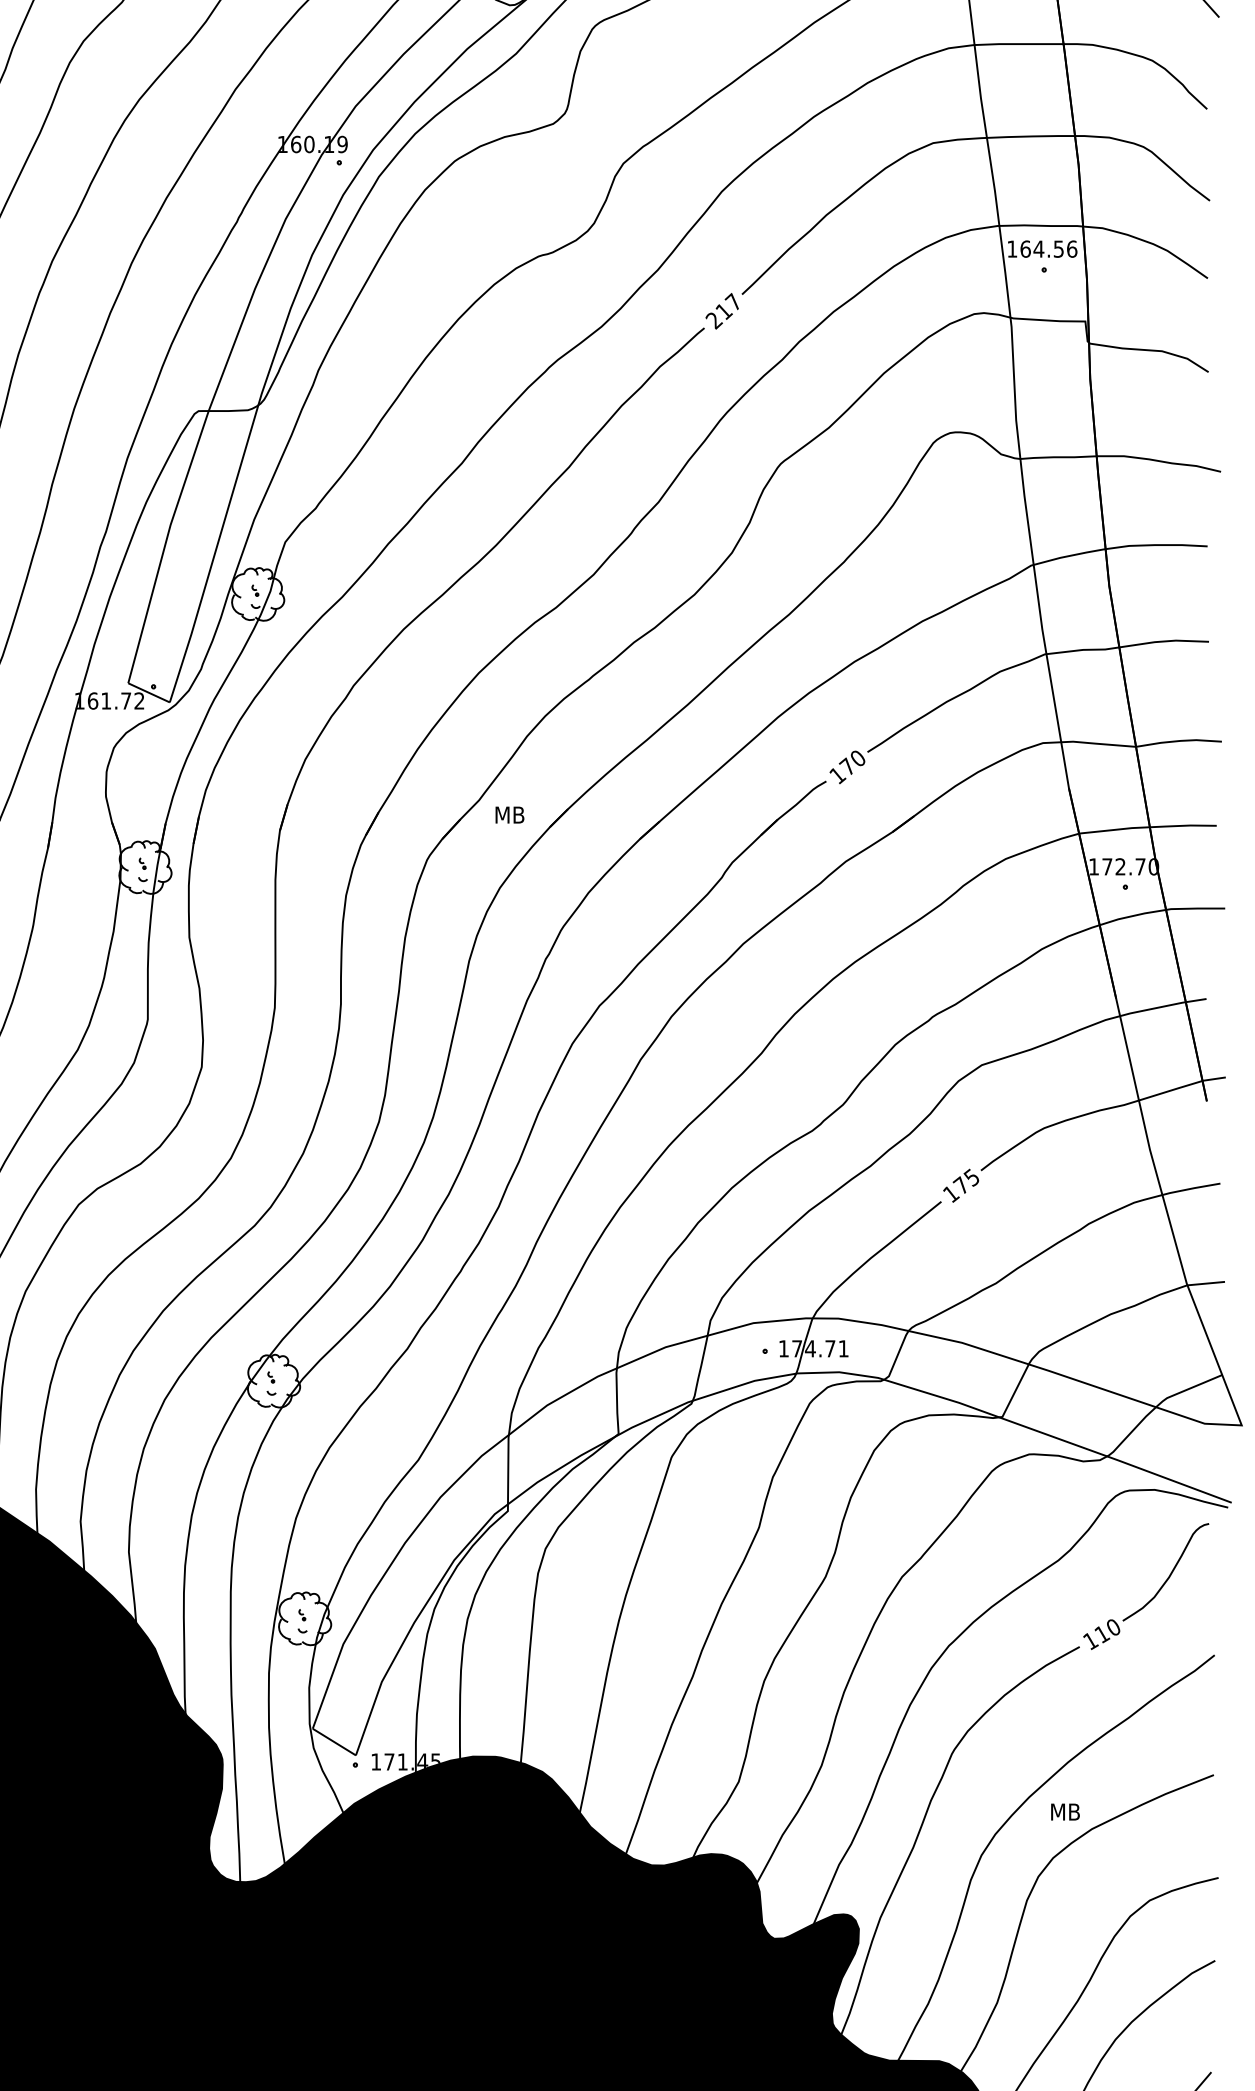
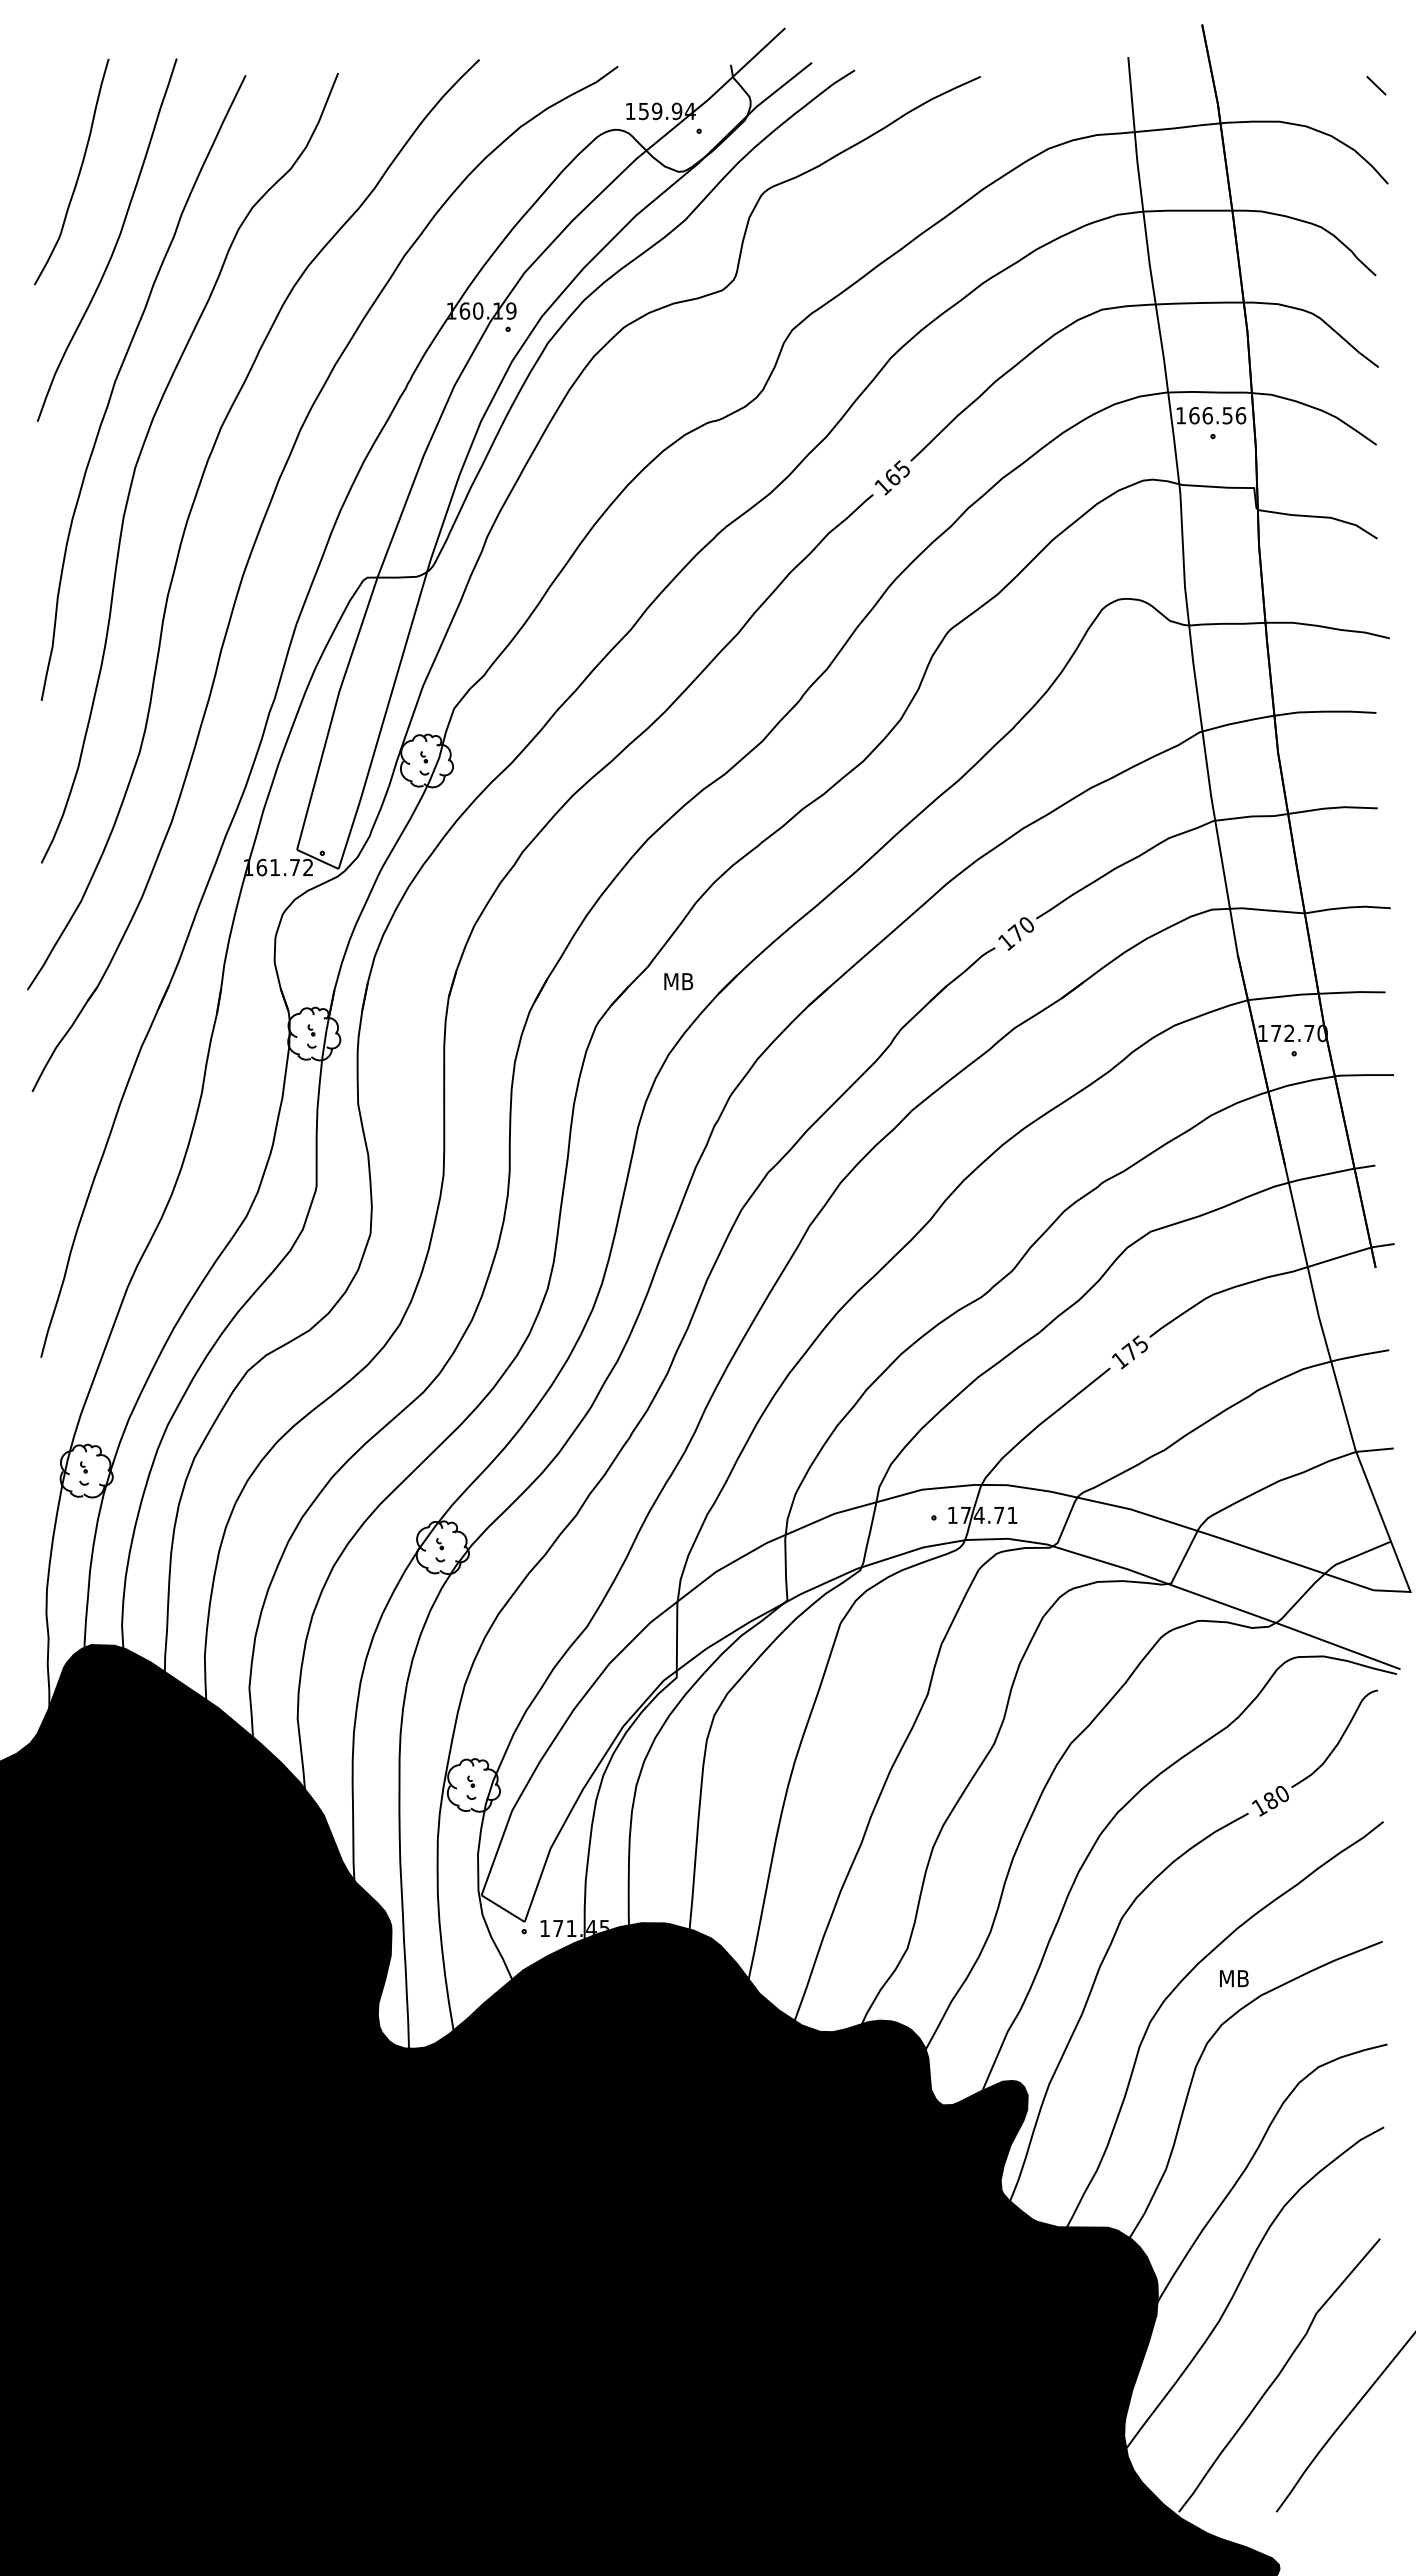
text: (1038, 248) -> (1207, 415), 164.56 -> 166.56
text: (722, 310) -> (891, 477), 217 -> 165
text: (1102, 1633) -> (1271, 1800), 110 -> 180

